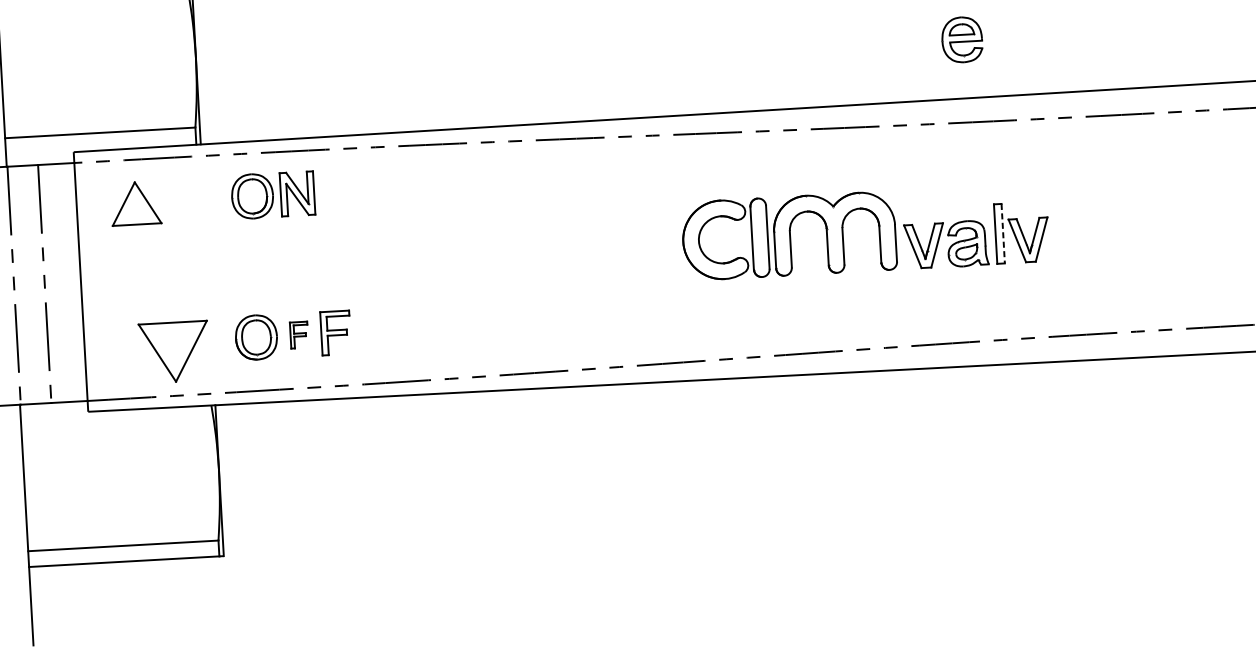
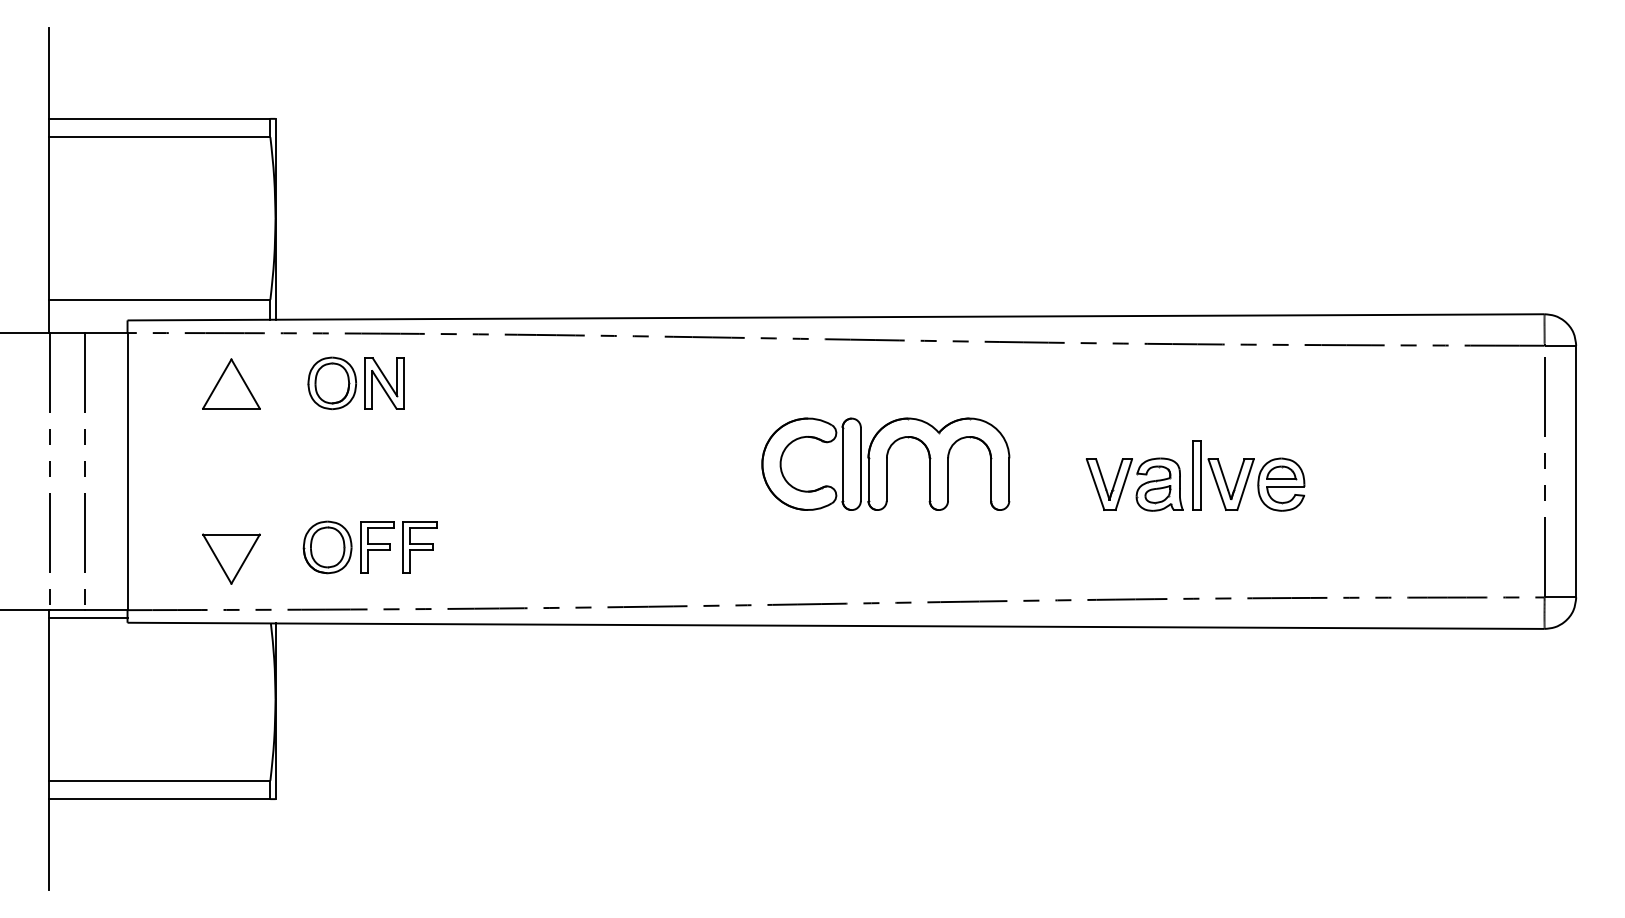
part: (962, 39) -> (1281, 484), moved
part: (135, 203) -> (231, 383), moved
line: (1003, 233) -> (1201, 475), dashed -> solid
part: (788, 235) -> (885, 463), moved
part: (299, 335) -> (377, 547), size x1.67
part: (174, 351) -> (231, 558), size x0.71
line: (53, 410) -> (87, 618), added

